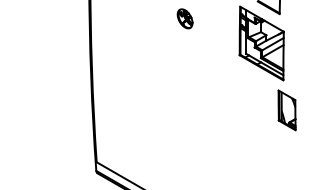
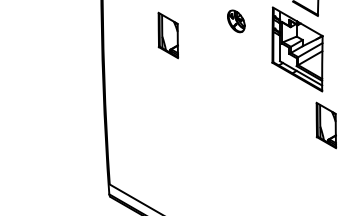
part: (185, 18) -> (236, 21), moved
part: (148, 31) -> (168, 35), added

